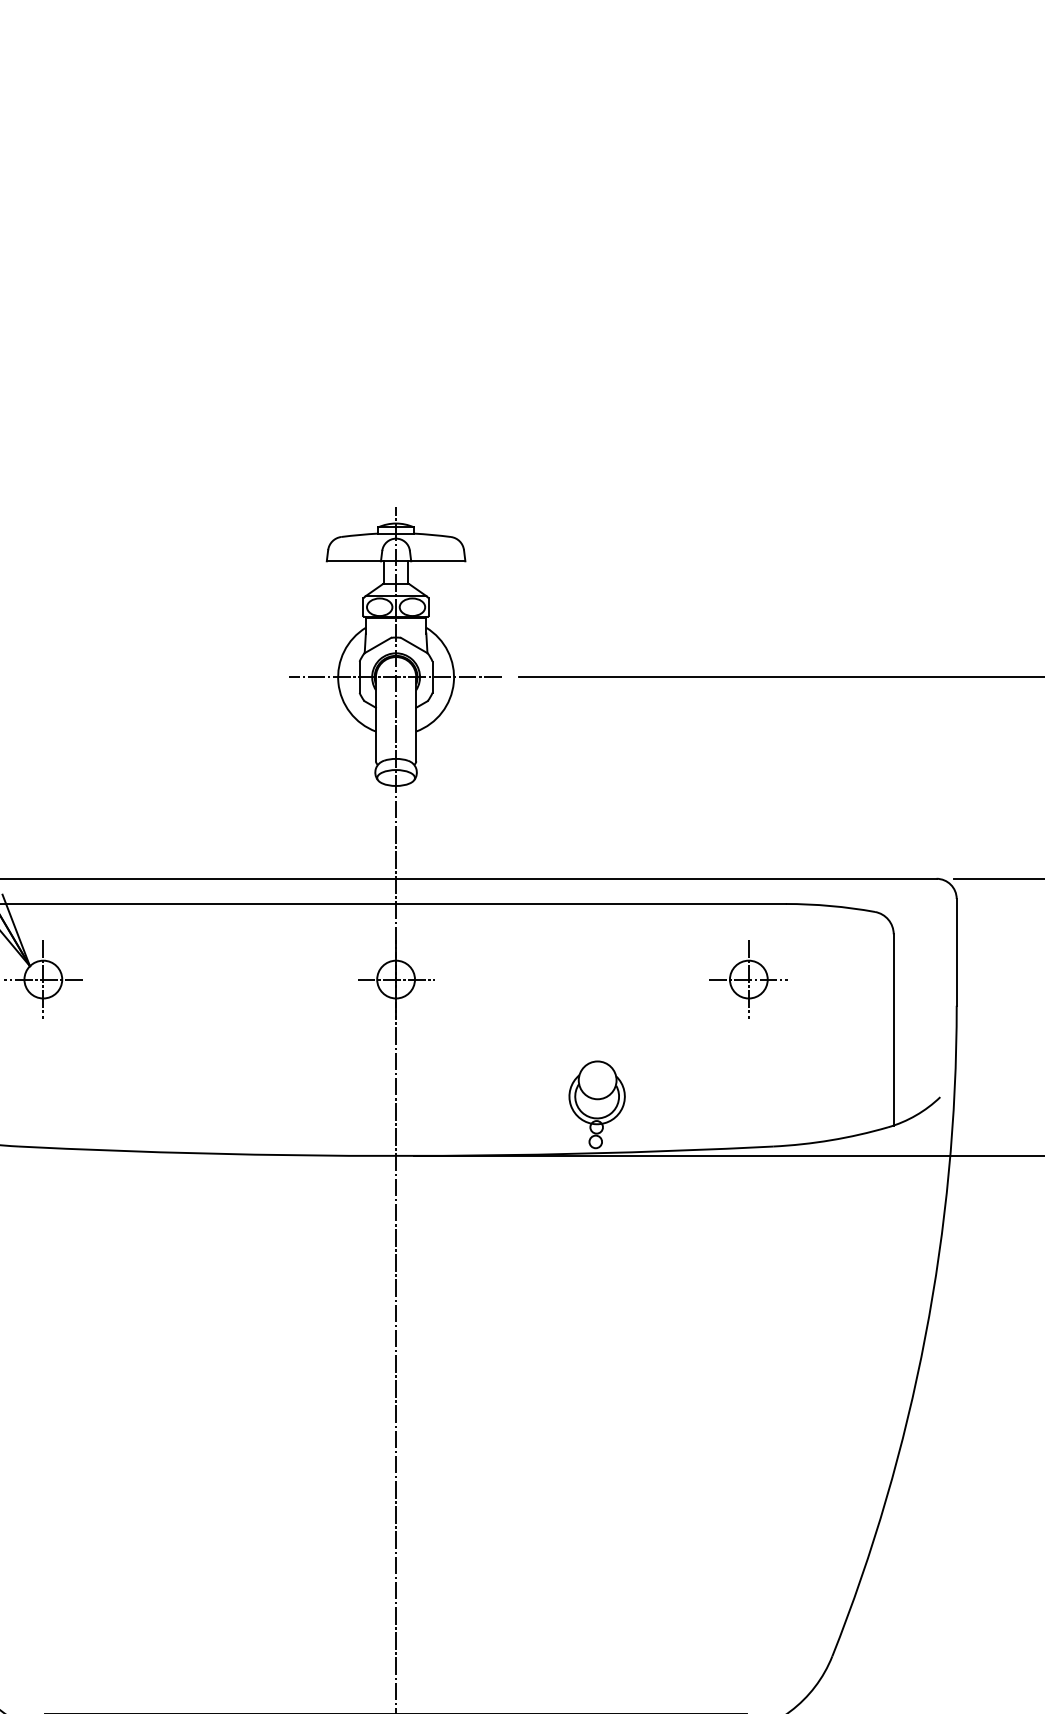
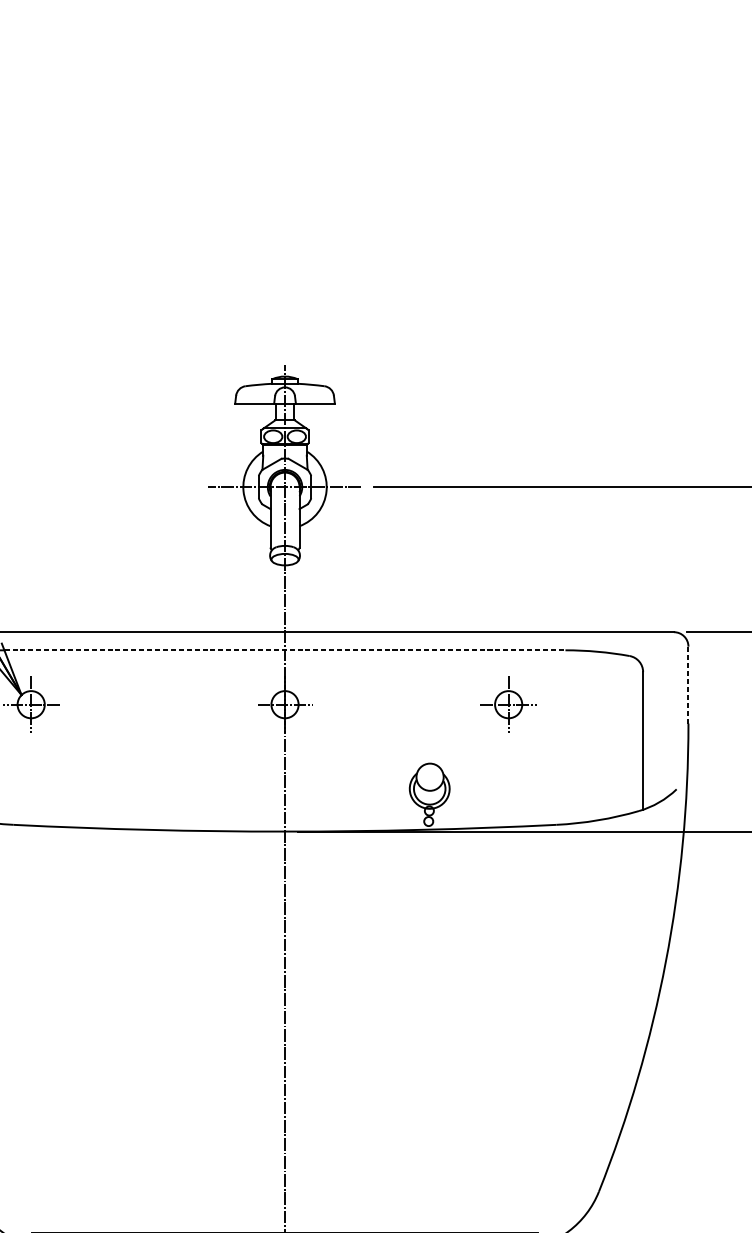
line: (396, 903) -> (285, 649), solid -> dashed
line: (956, 951) -> (688, 684), solid -> dashed
part: (748, 979) -> (508, 704), moved

